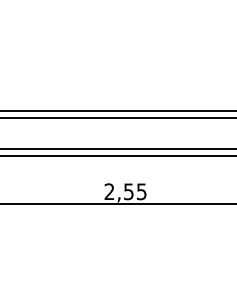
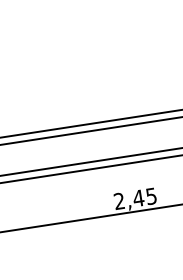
text: (128, 191) -> (138, 198), 2,55 -> 2,45

